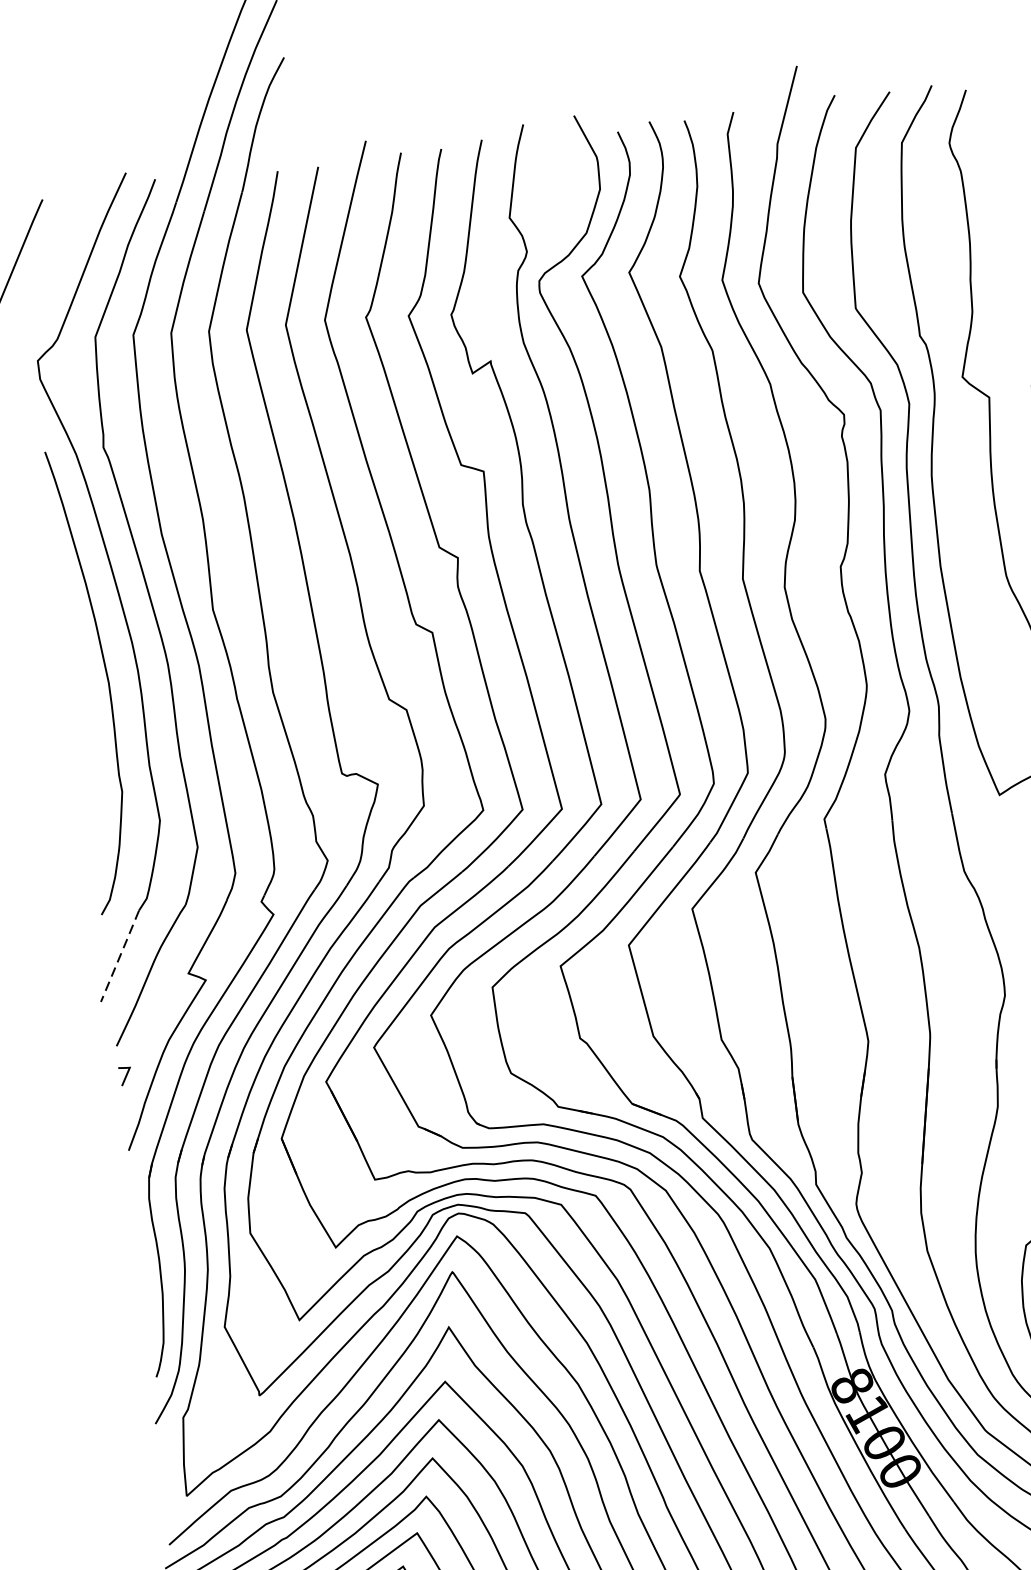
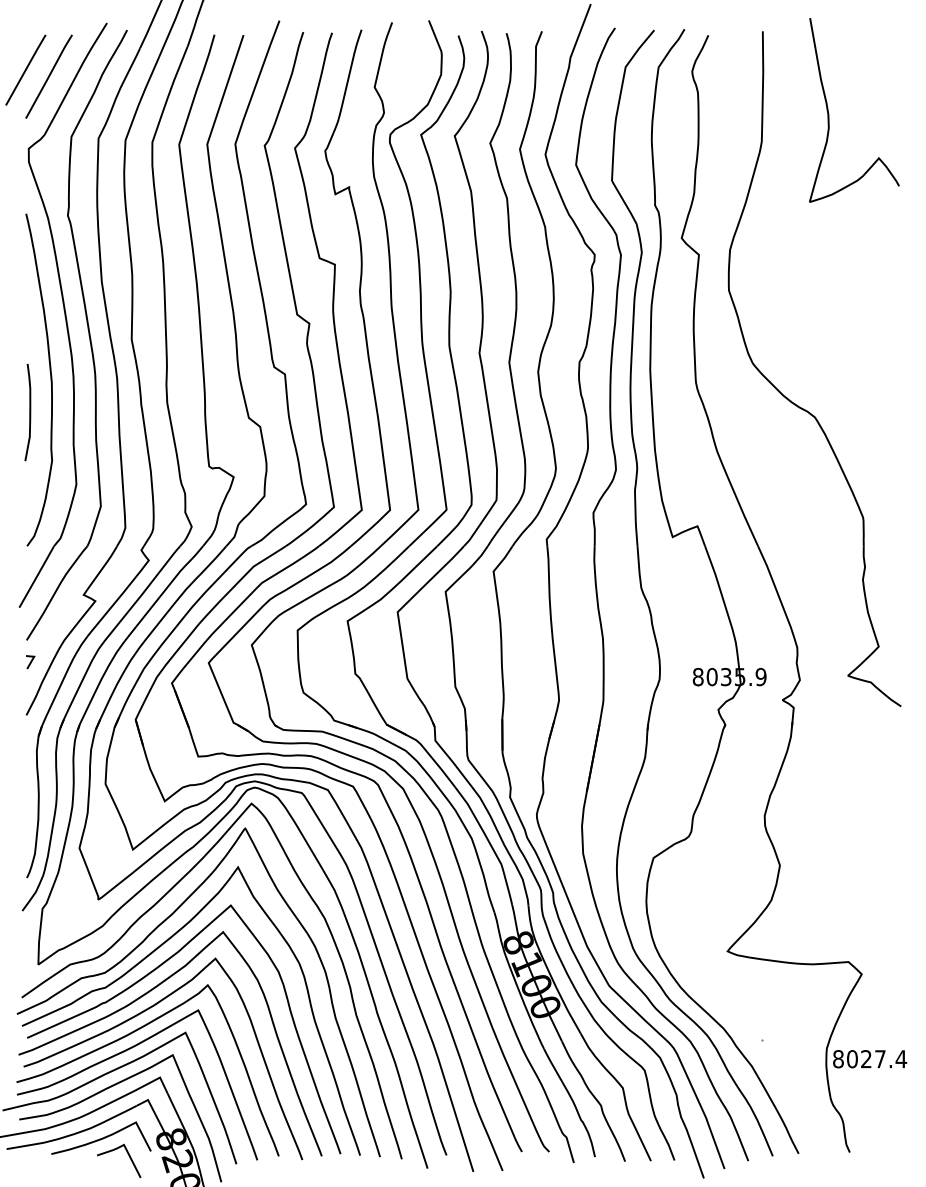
line: (53, 256) -> (48, 76), added
curve: (82, 728) -> (29, 412), added
line: (119, 955) -> (36, 576), dashed -> solid

